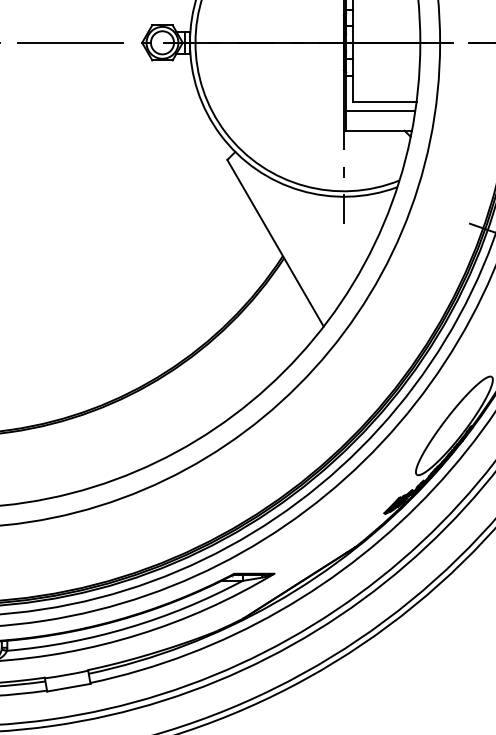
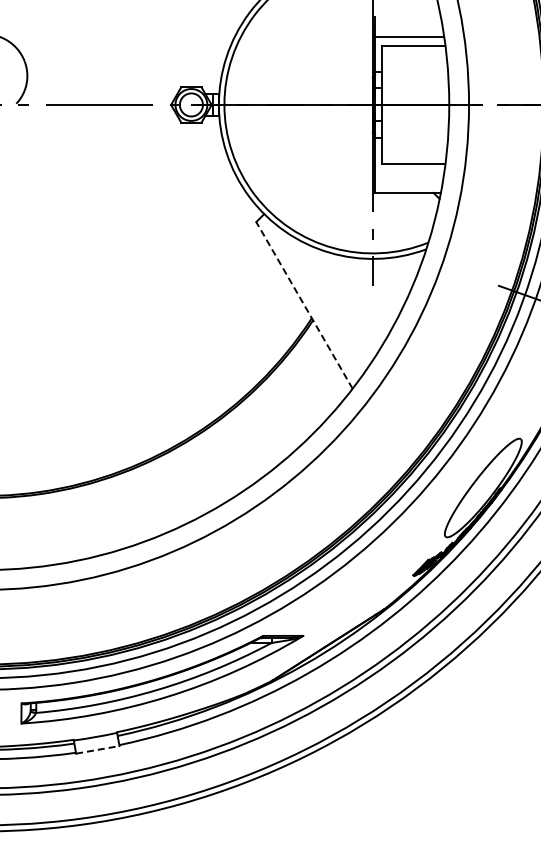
line: (380, 110) -> (409, 172), removed
line: (275, 242) -> (304, 304), solid -> dashed
line: (68, 687) -> (97, 749), solid -> dashed

